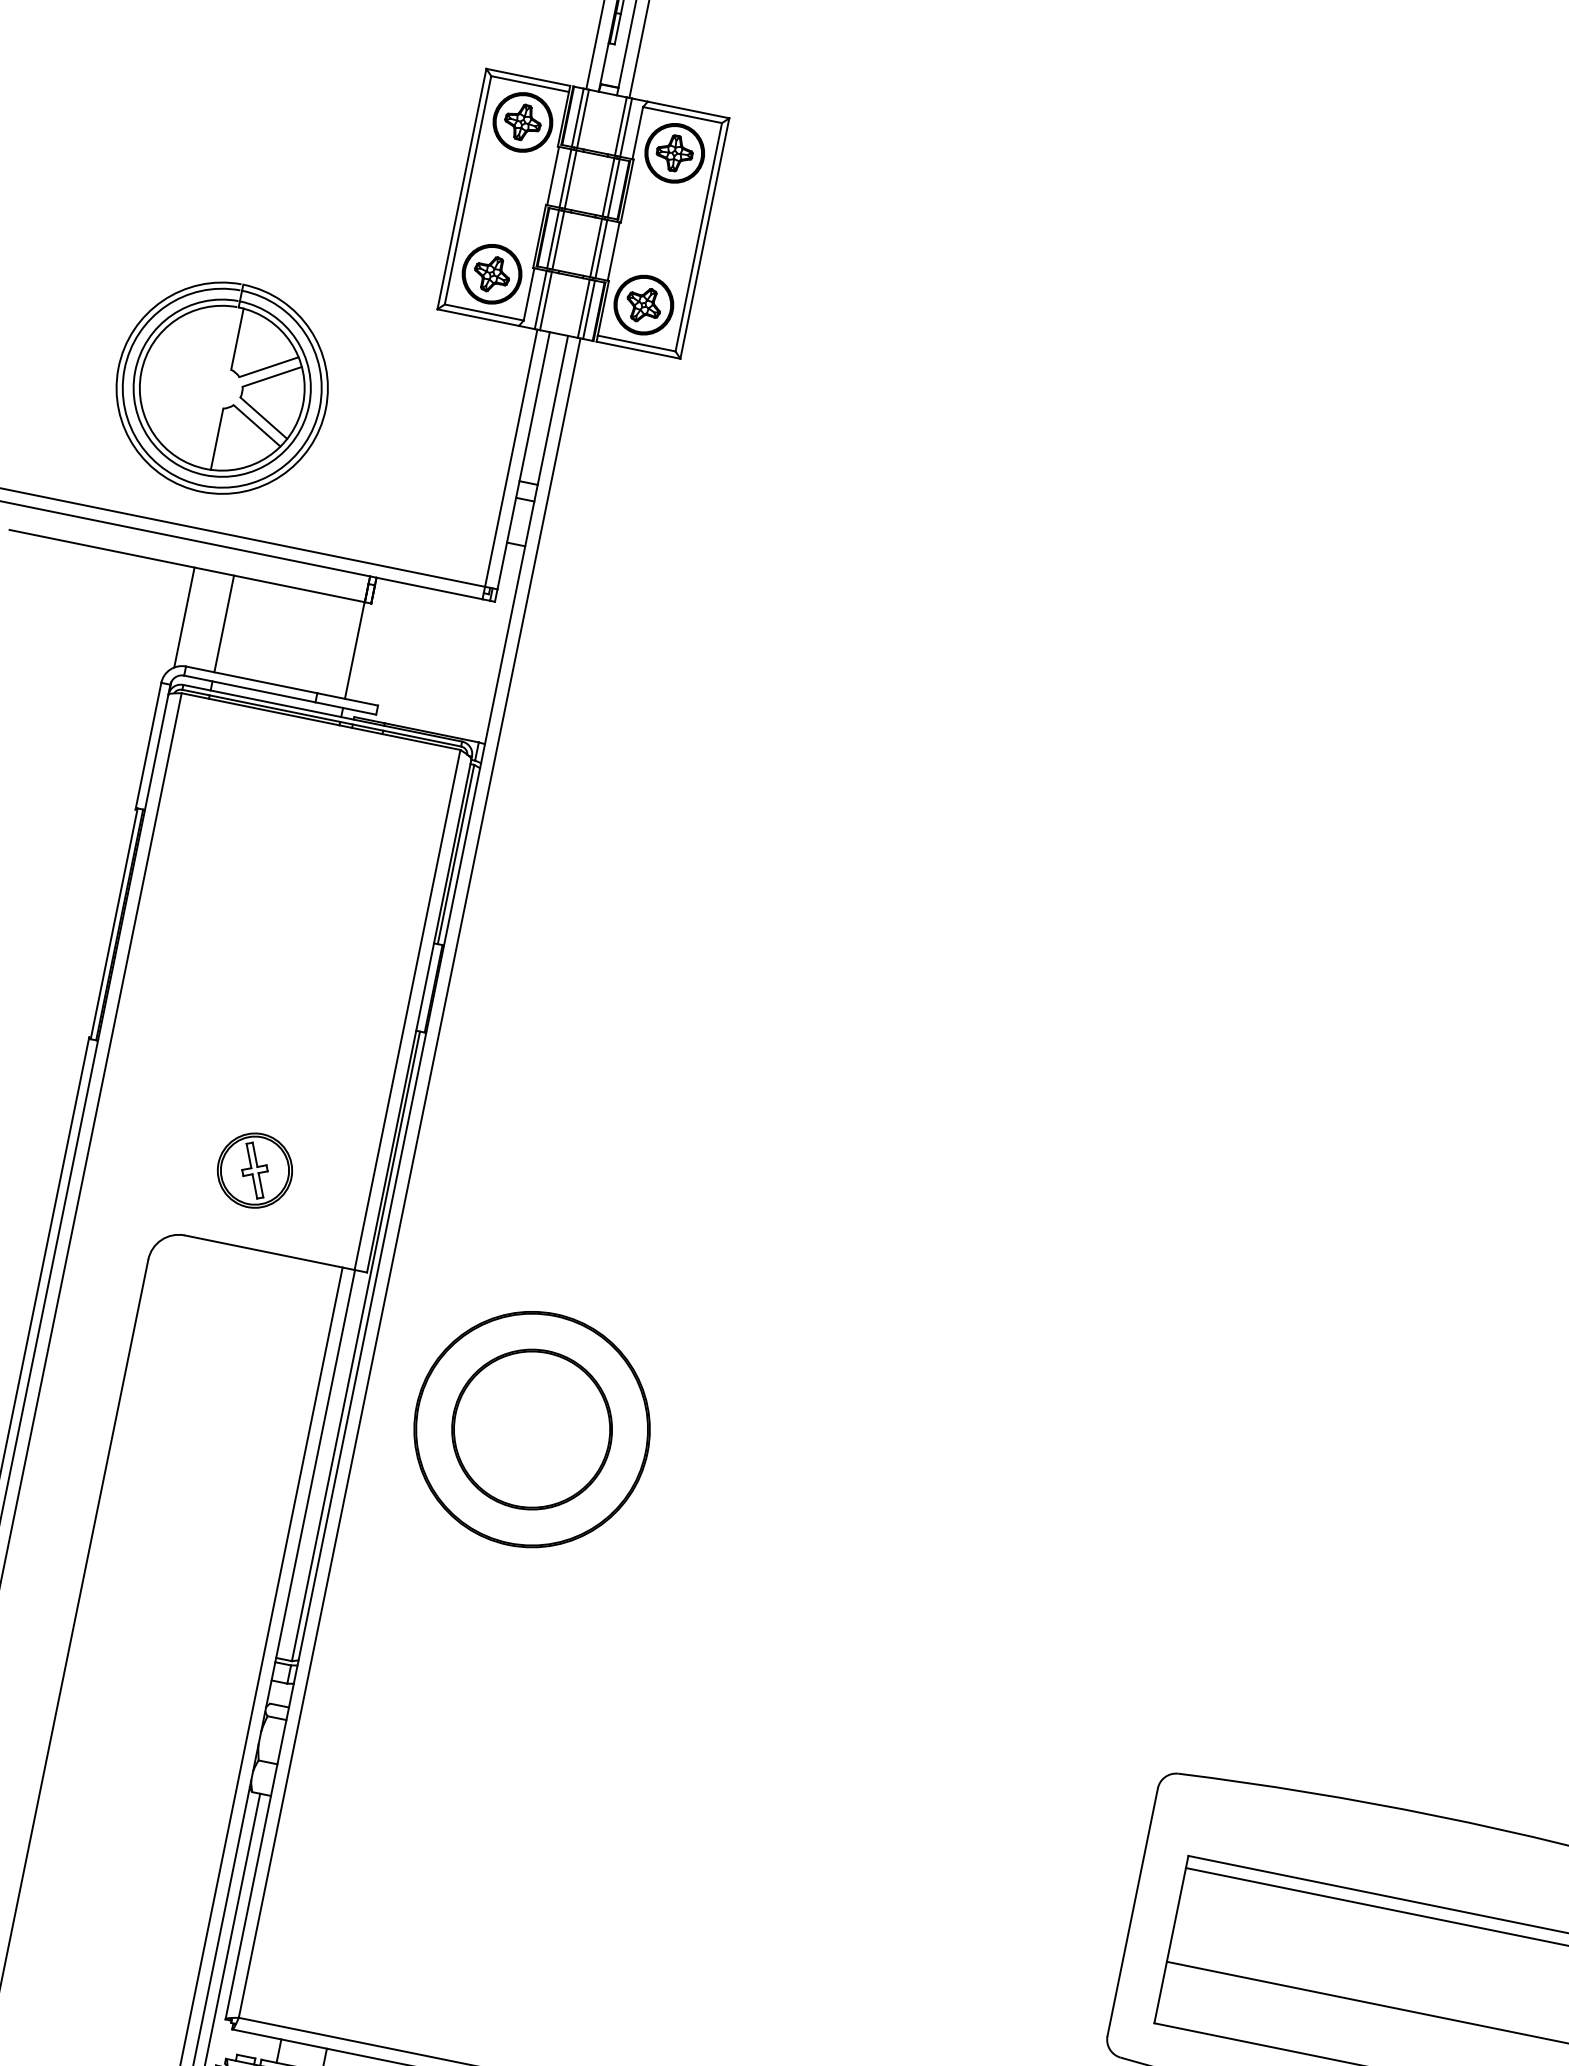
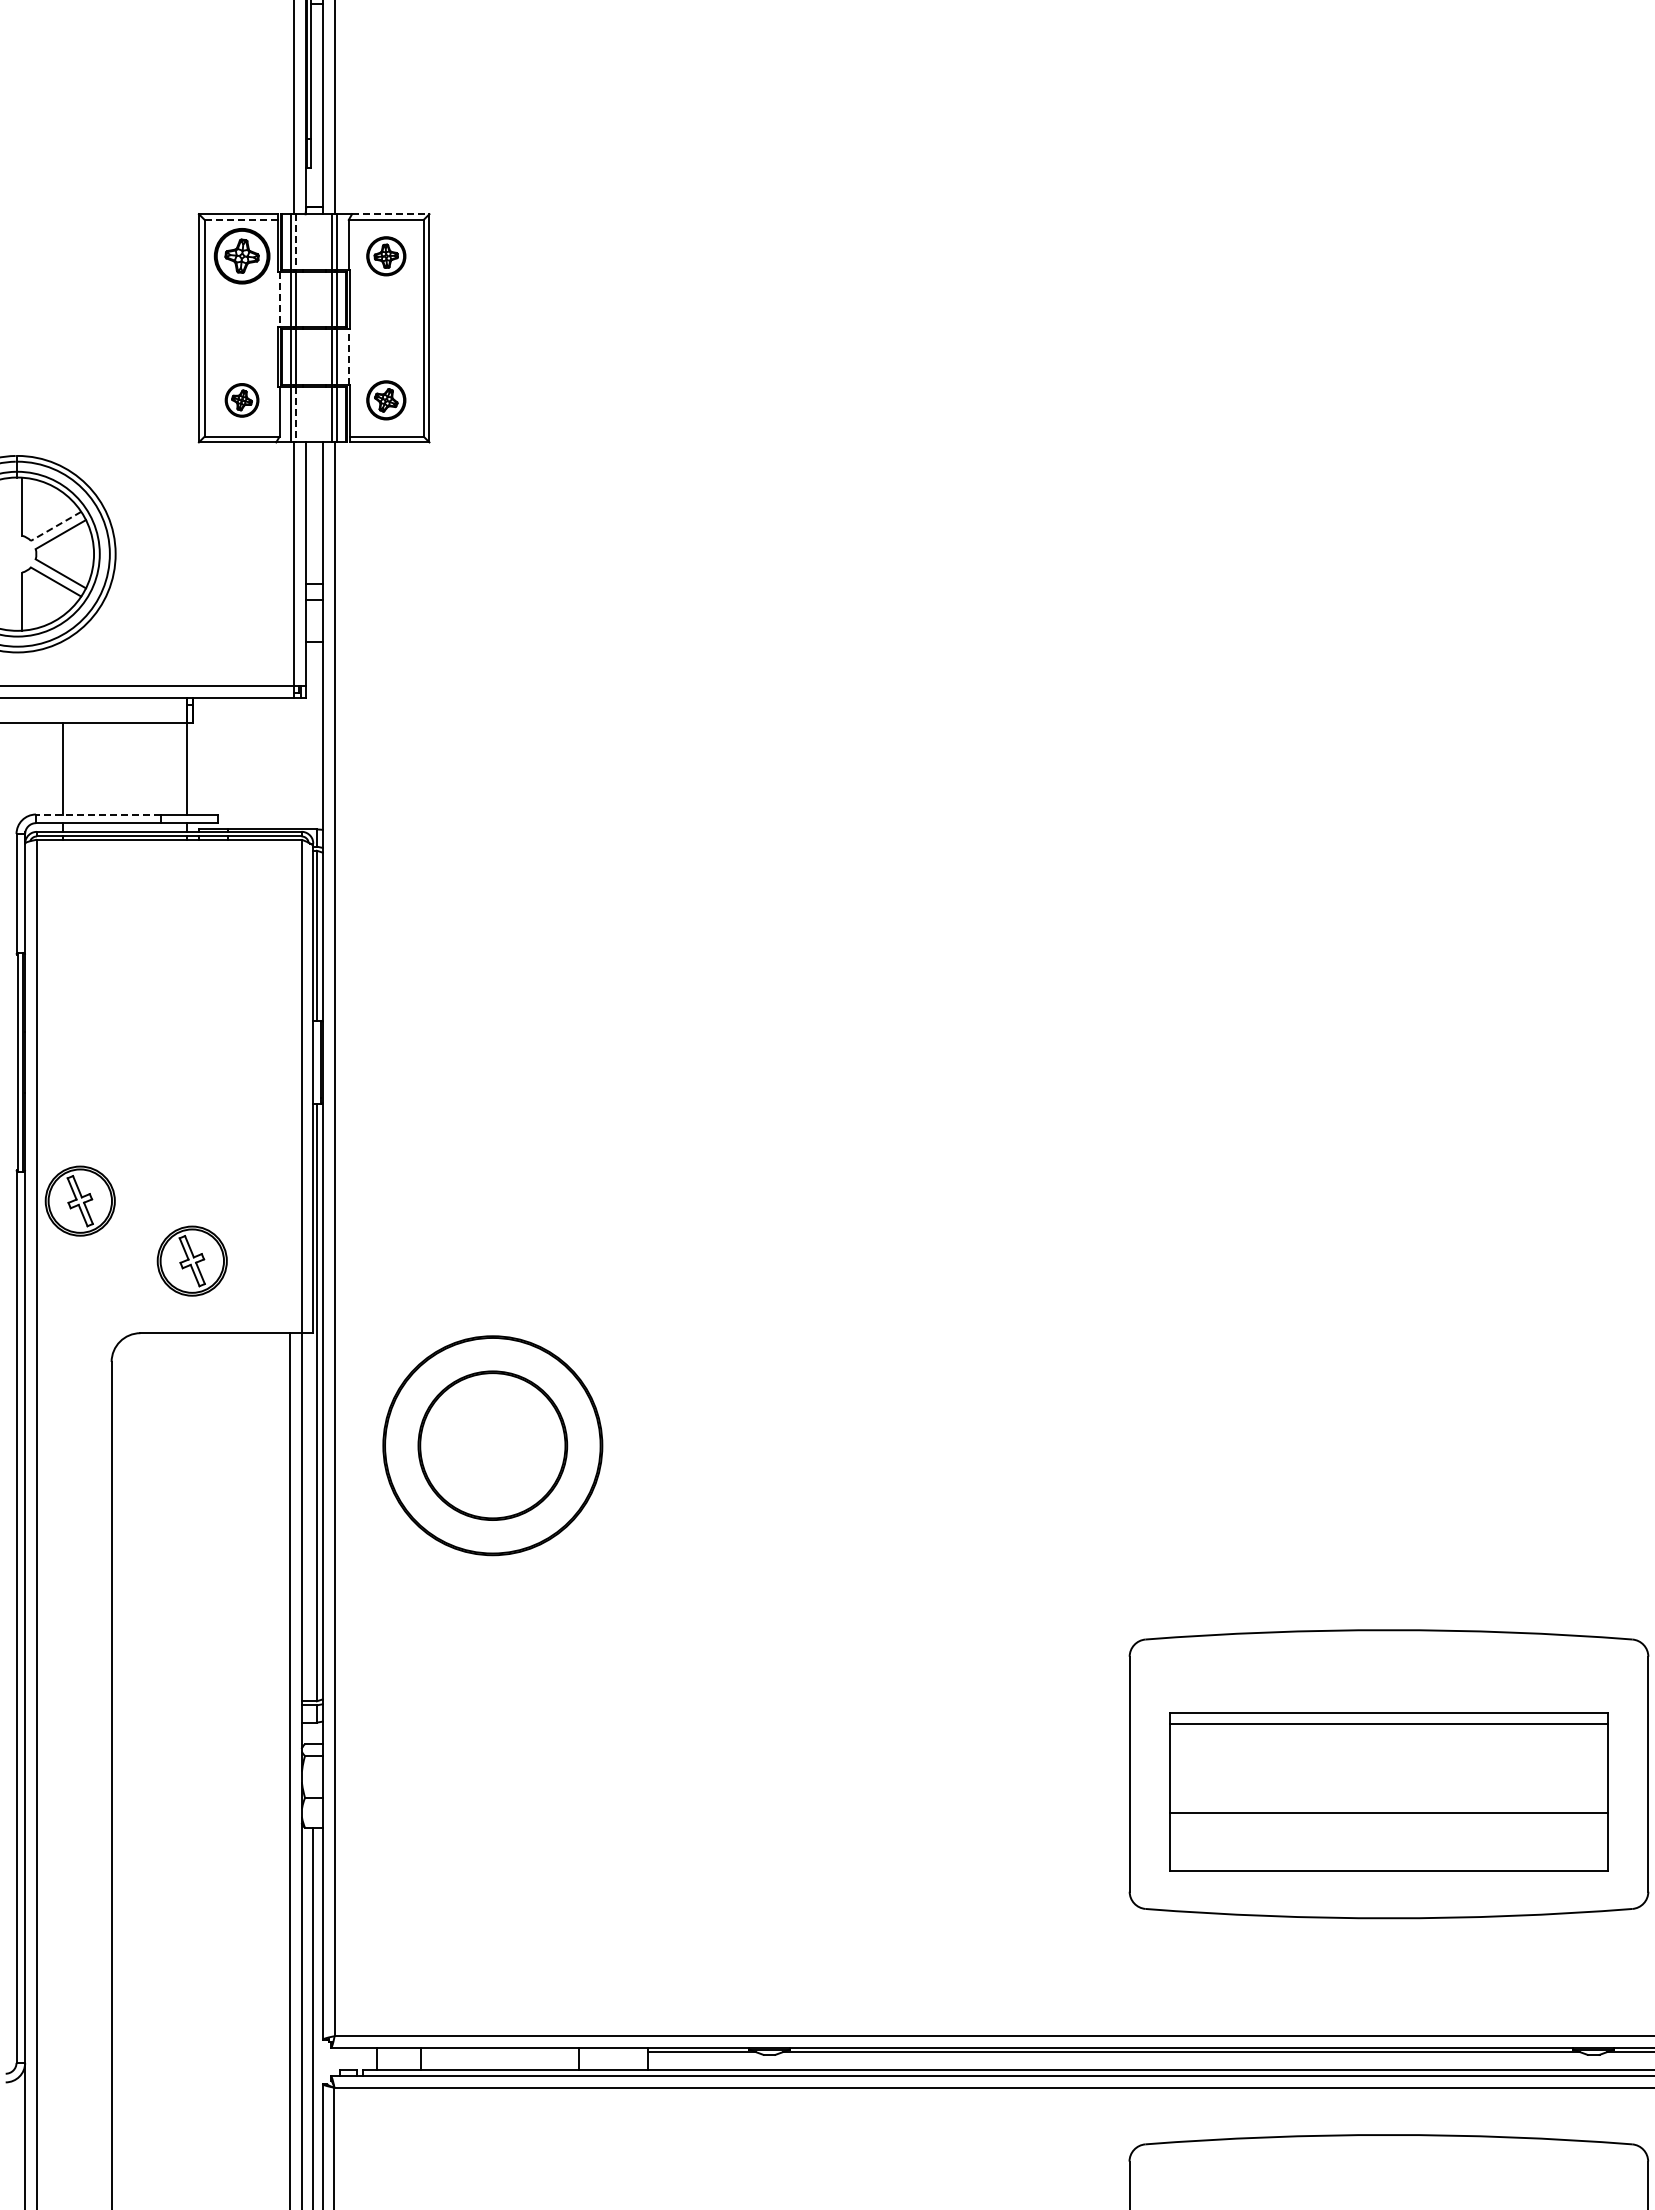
line: (530, 83) -> (241, 219), solid -> dashed
line: (688, 110) -> (390, 214), solid -> dashed
line: (583, 118) -> (296, 241), solid -> dashed
part: (674, 153) -> (386, 256), size x0.7
line: (553, 176) -> (279, 299), solid -> dashed
line: (613, 251) -> (348, 357), solid -> dashed
part: (491, 274) -> (241, 400), size x0.6
line: (546, 300) -> (296, 414), solid -> dashed
part: (644, 305) -> (386, 400), size x0.7
line: (268, 367) -> (55, 526), solid -> dashed
line: (184, 616) -> (25, 769), removed
line: (250, 679) -> (97, 814), solid -> dashed
part: (149, 1082) -> (79, 1200), added

